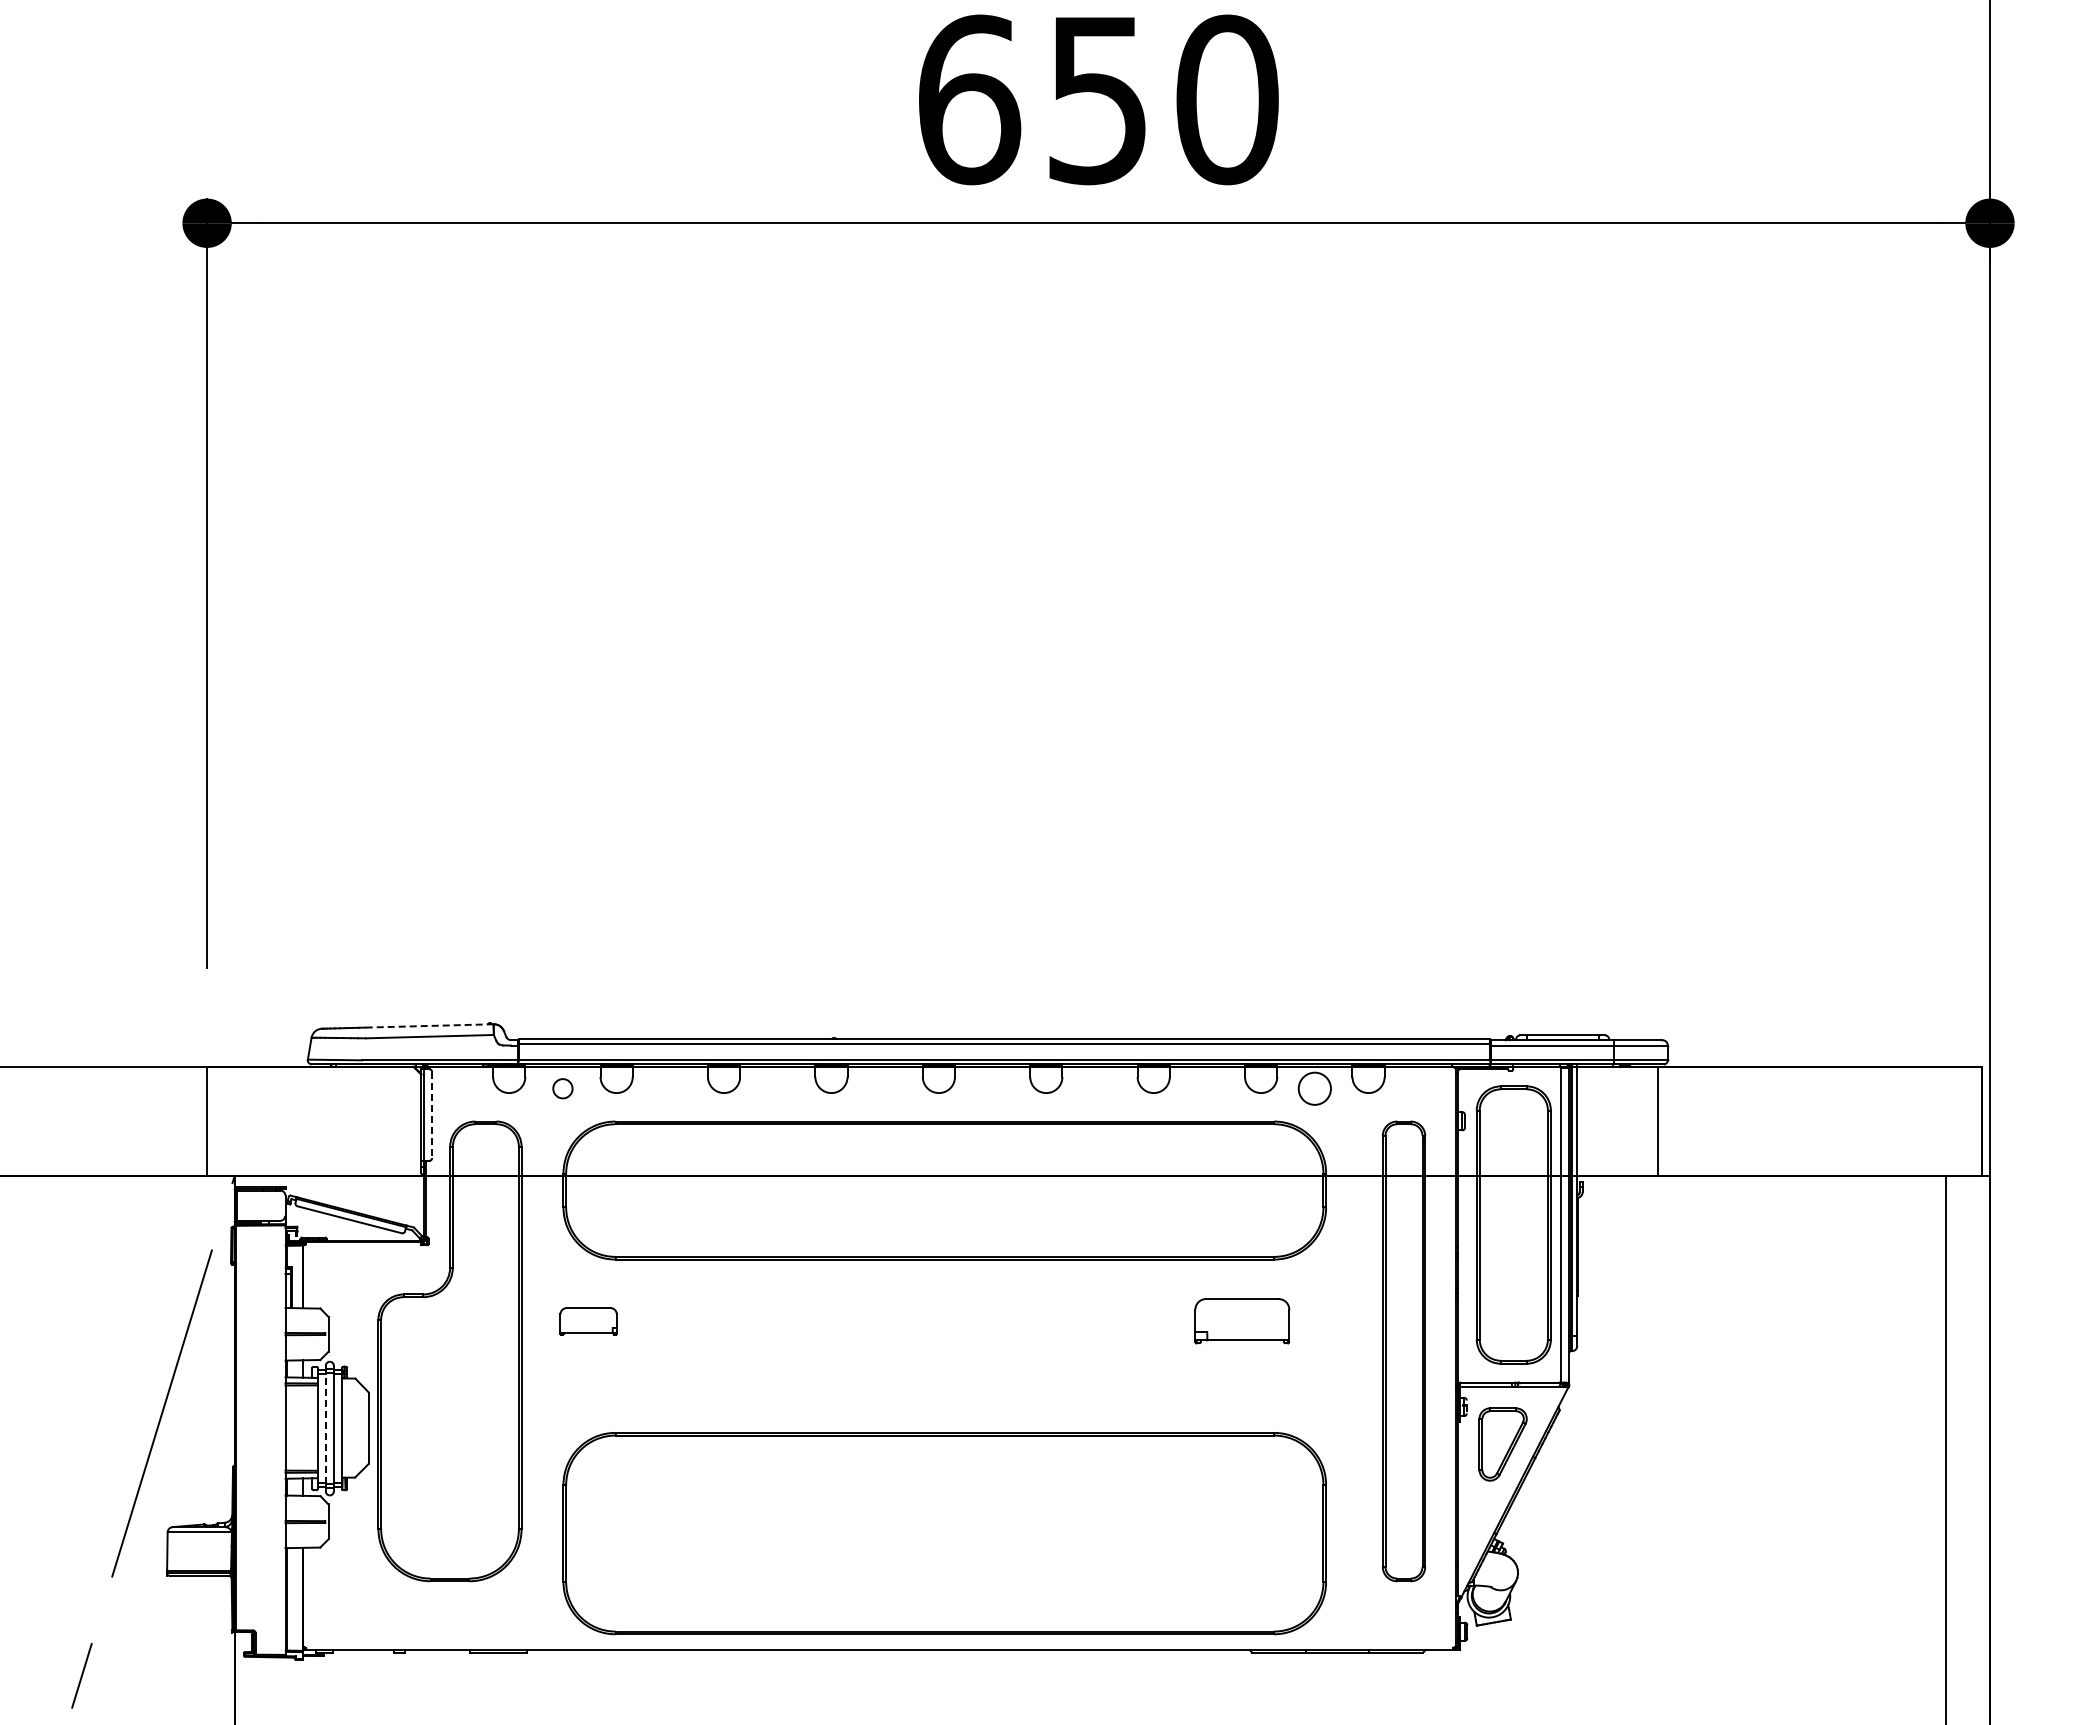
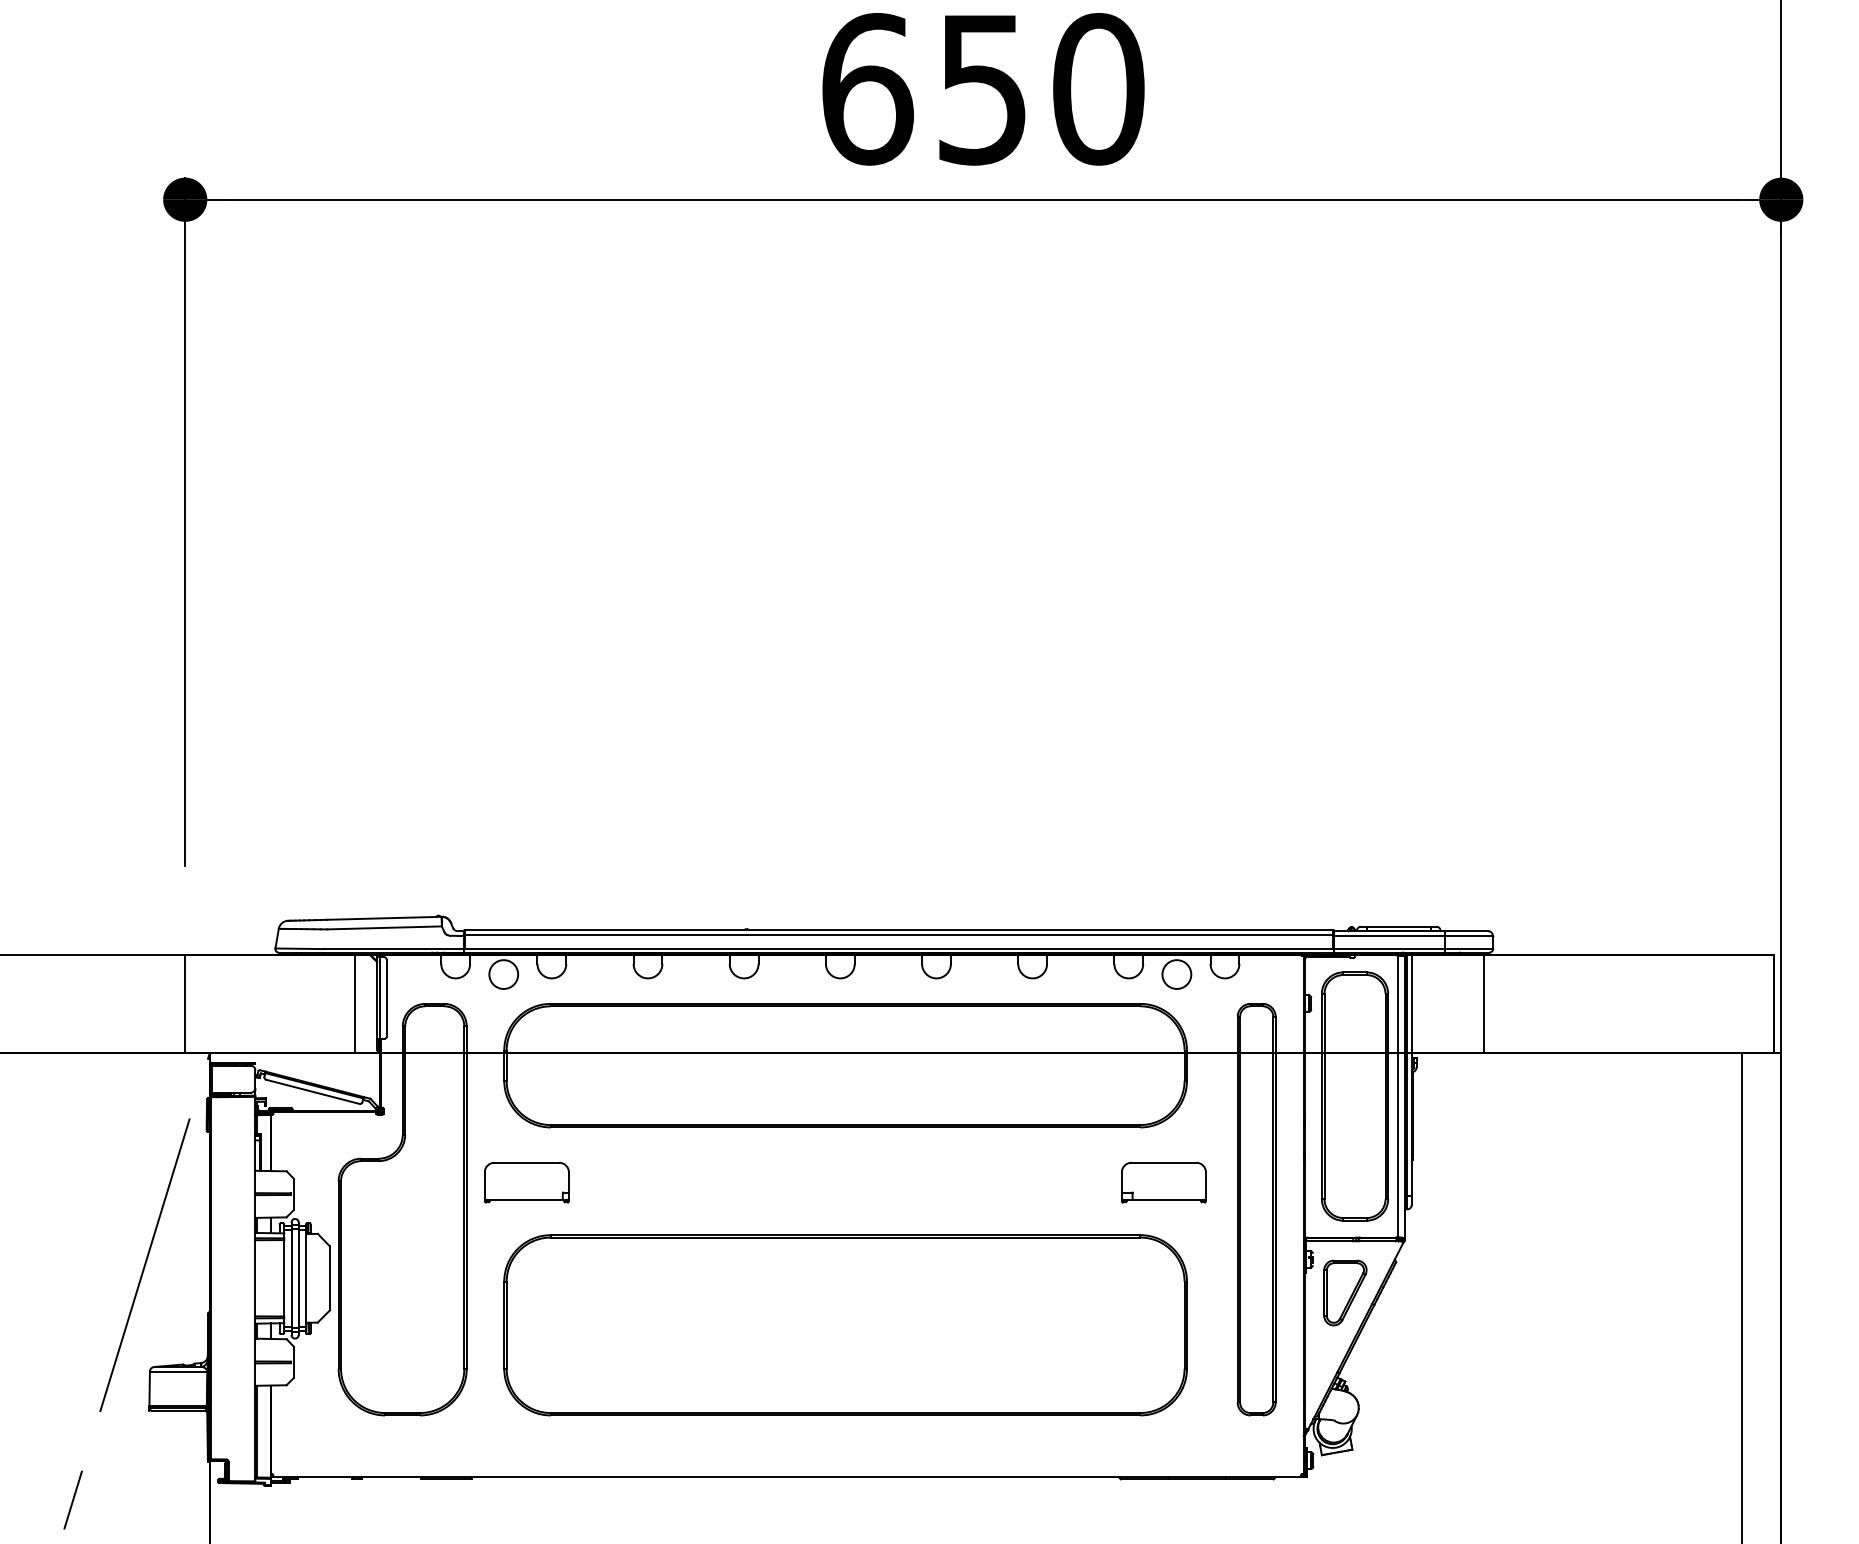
line: (429, 1025) -> (384, 917), dashed -> solid
circle: (562, 1088) -> (503, 974), size x1.67
line: (432, 1115) -> (387, 998), dashed -> solid
line: (396, 1121) -> (354, 1003), added
part: (588, 1321) -> (526, 1182), size x1.67
part: (1242, 1321) -> (1164, 1182), moved
line: (325, 1428) -> (291, 1278), dashed -> solid
part: (944, 1533) -> (845, 1325), moved

